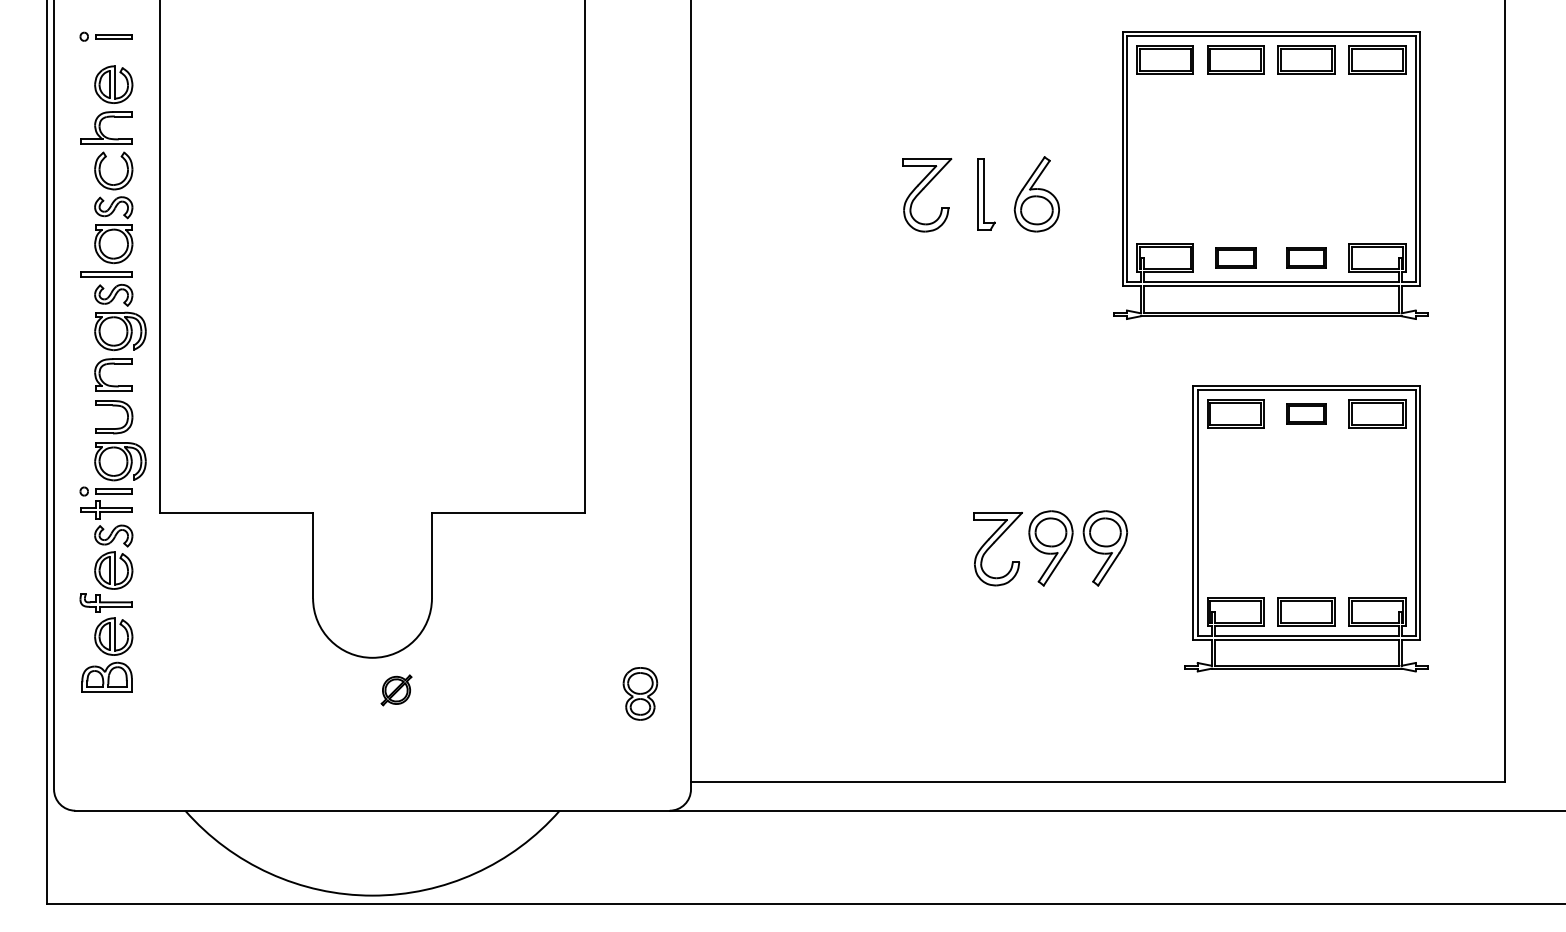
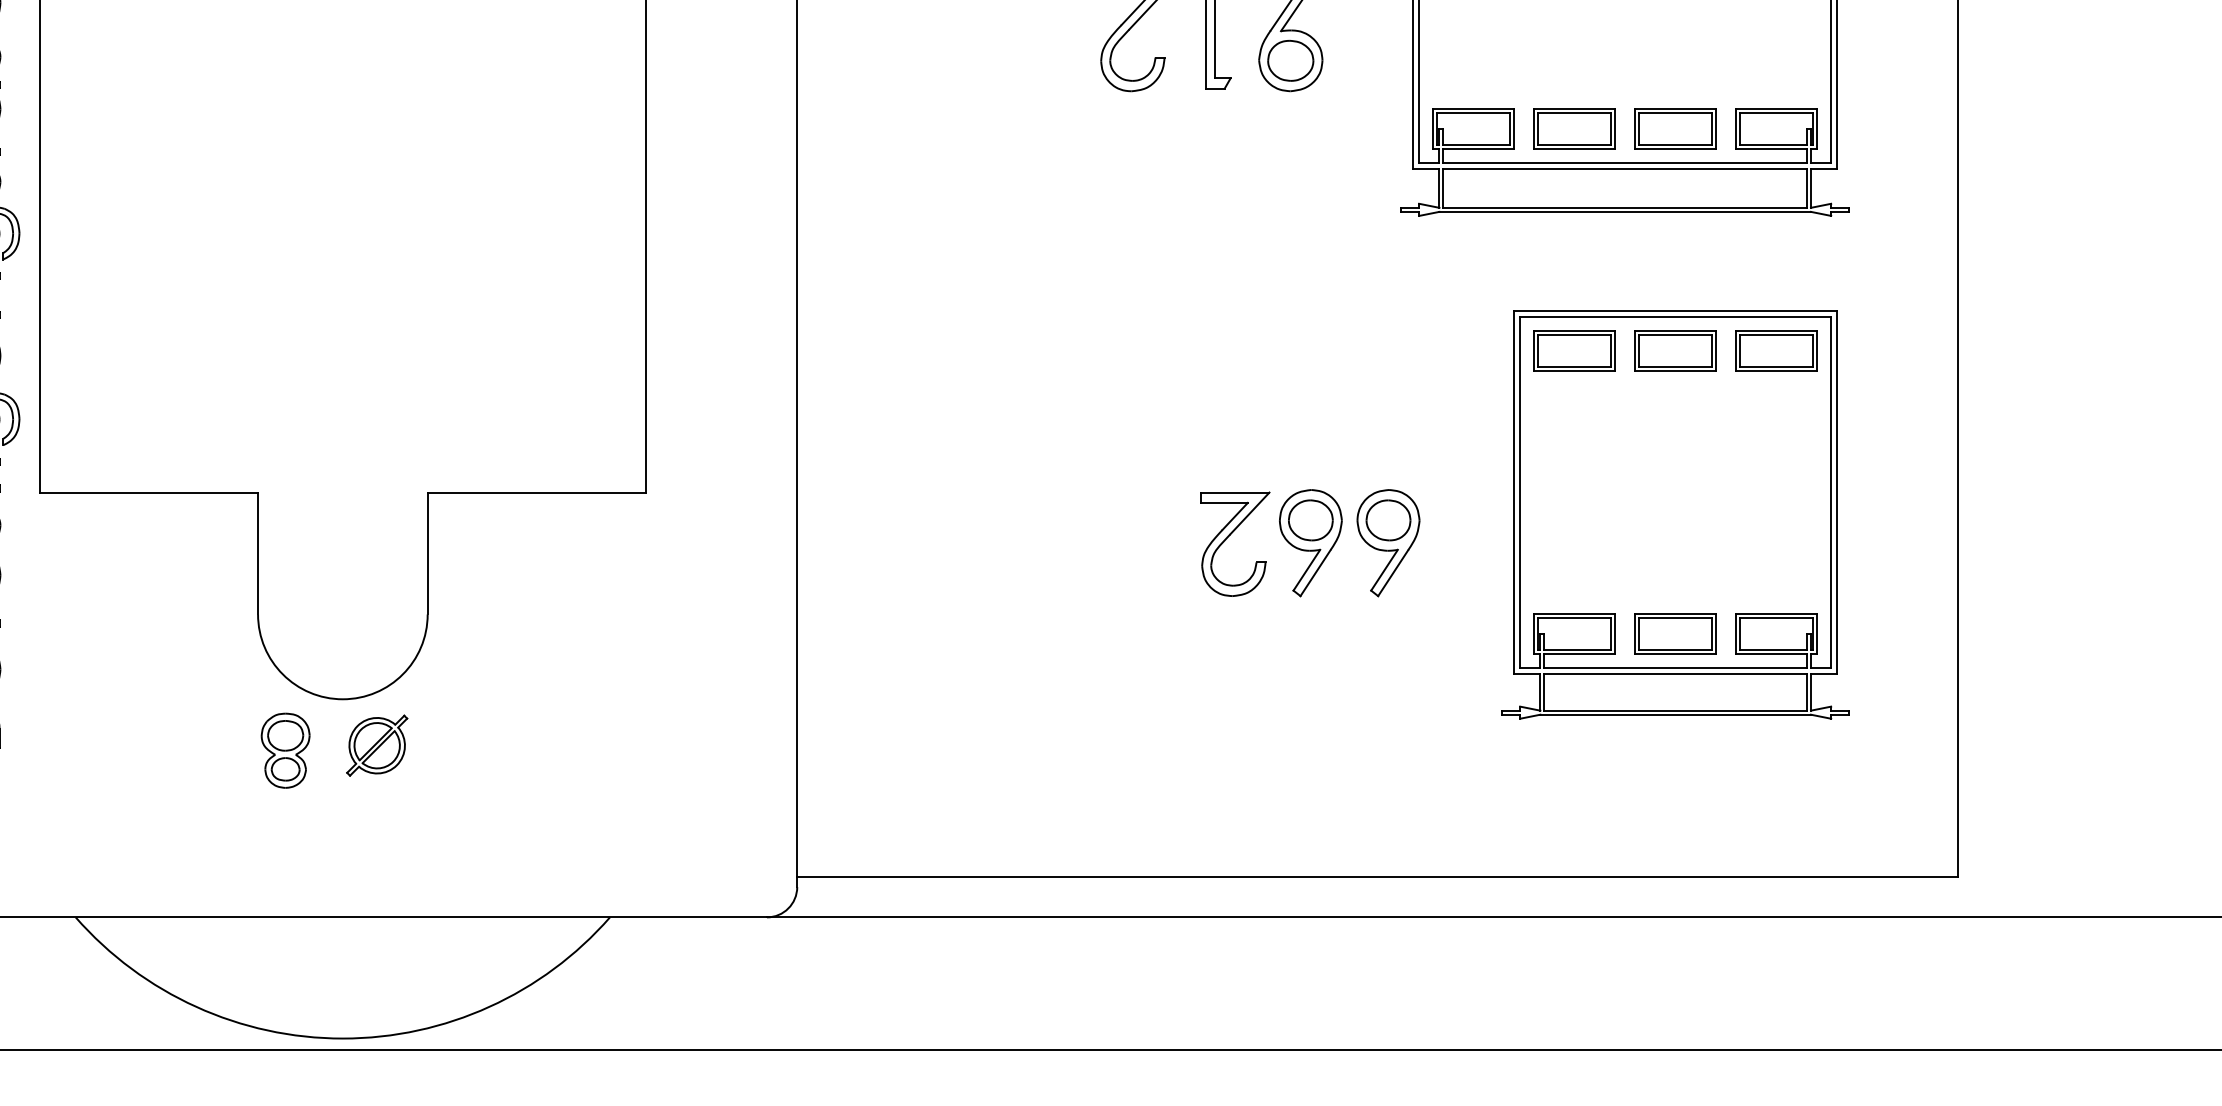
part: (1235, 257) -> (1574, 128), size x1.43
part: (1306, 257) -> (1675, 128), size x1.43
part: (1306, 413) -> (1675, 350), size x1.43
part: (396, 690) -> (377, 745), size x1.43
part: (640, 693) -> (285, 750), moved

